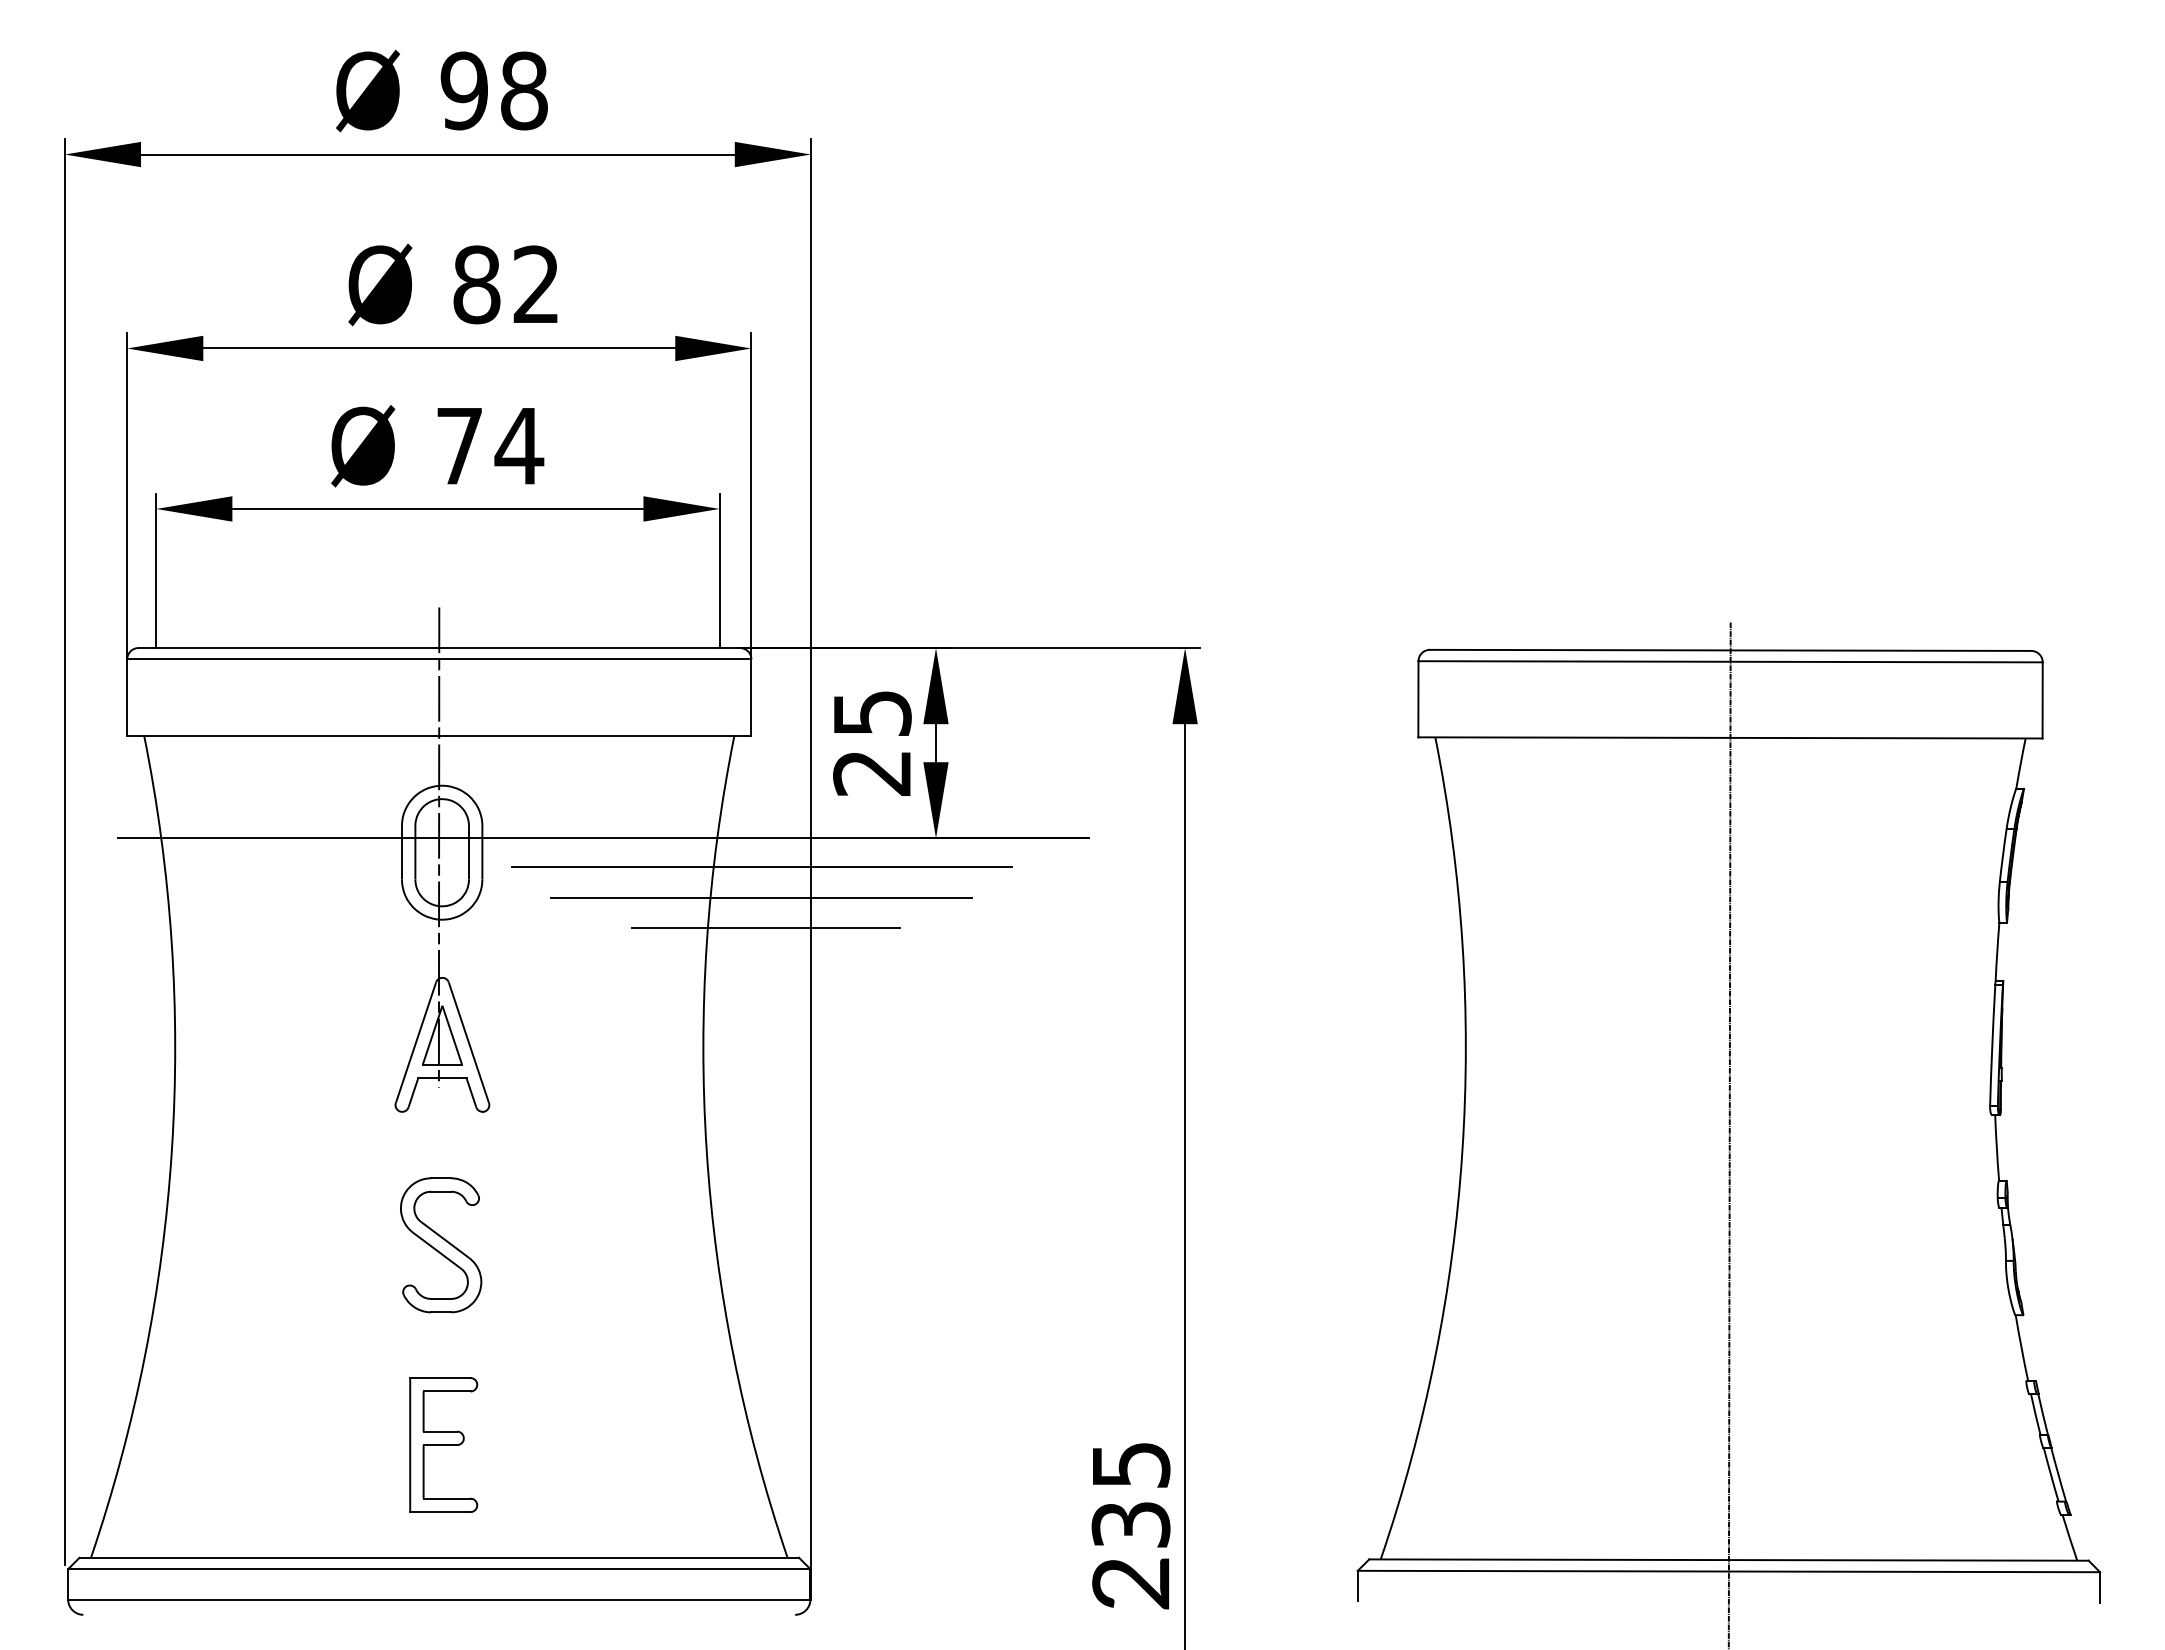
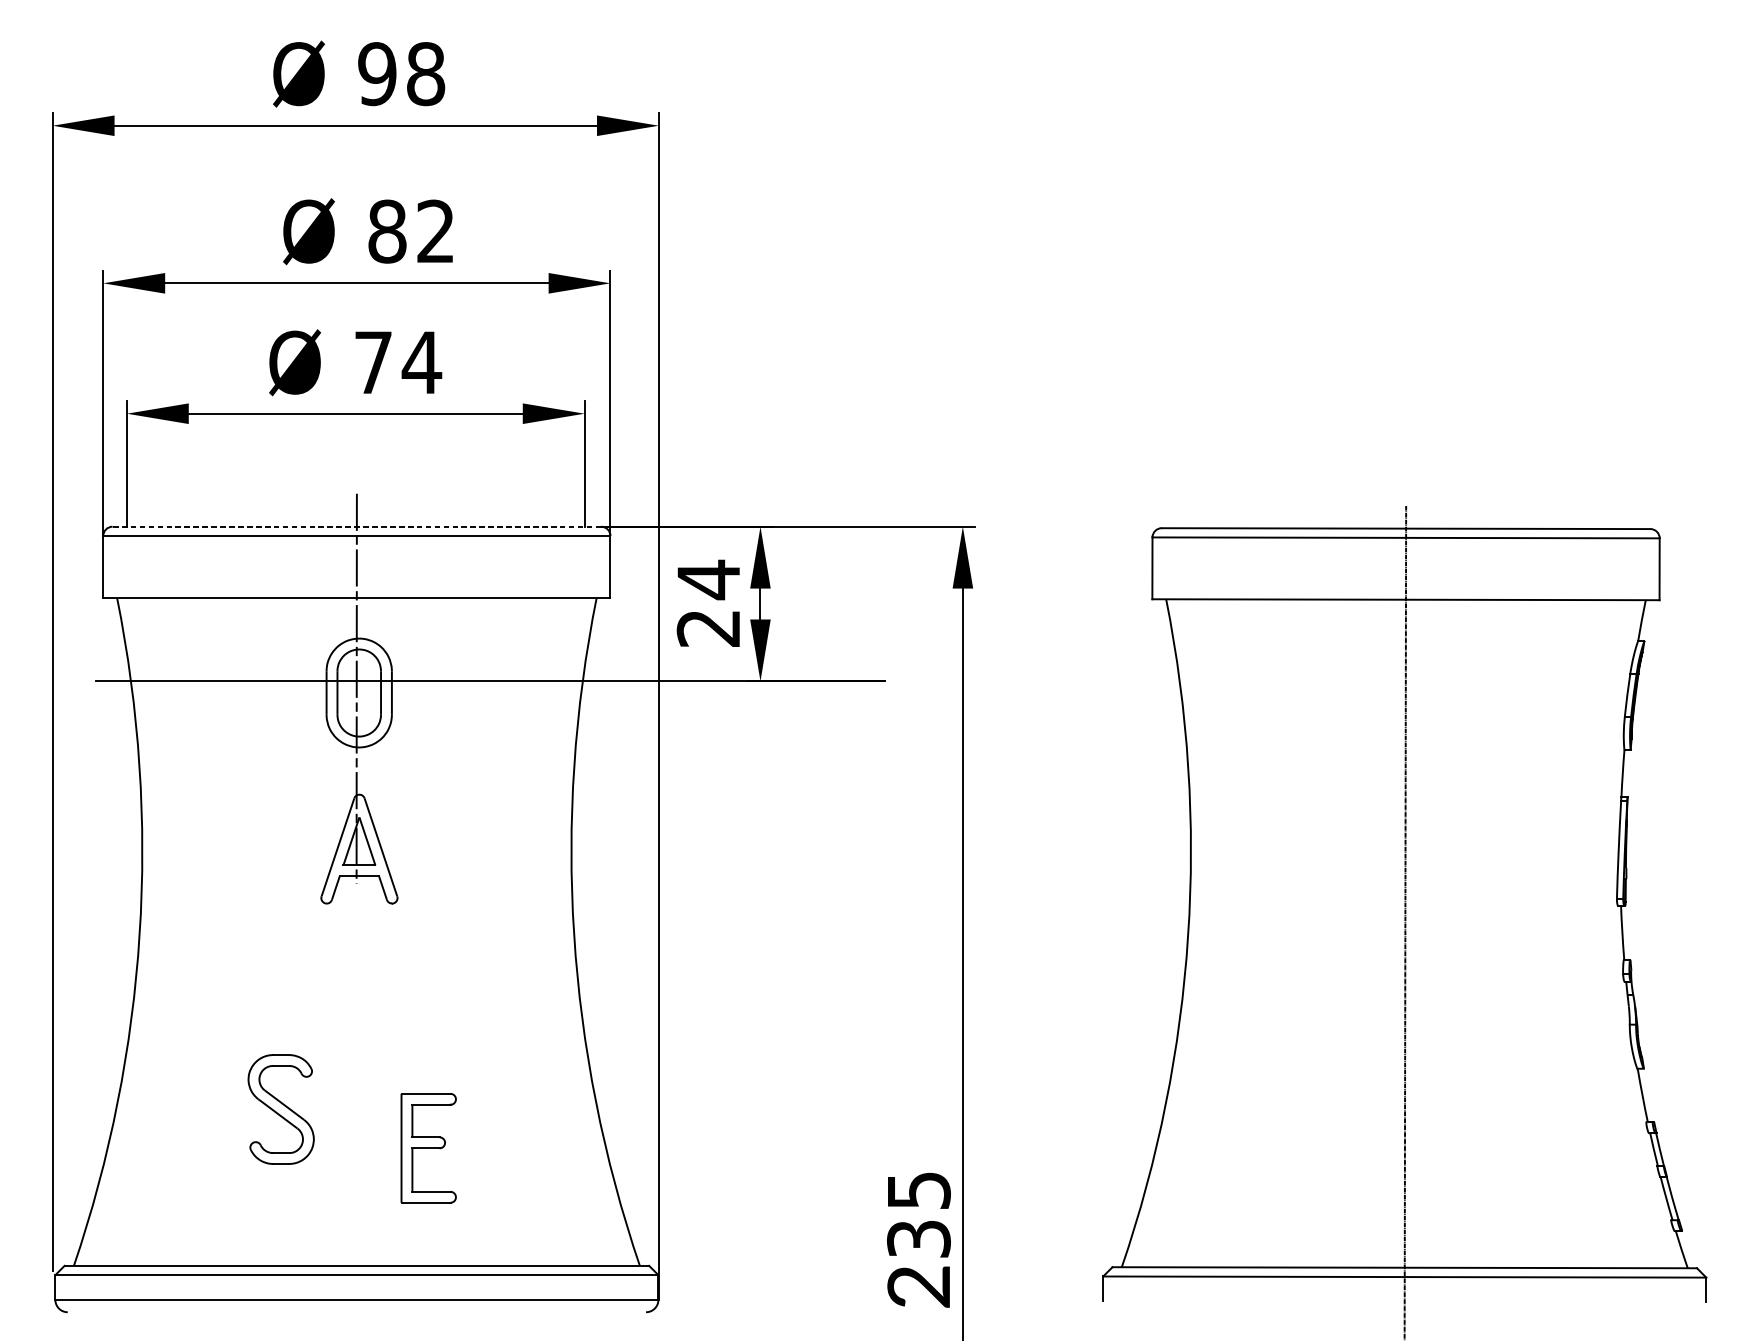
line: (439, 648) -> (357, 527), solid -> dashed
text: (872, 713) -> (708, 579), 25 -> 24
line: (761, 867) -> (618, 705), removed
line: (761, 897) -> (618, 729), removed
line: (766, 928) -> (622, 754), removed
part: (441, 1245) -> (281, 1109), moved
part: (443, 1444) -> (428, 1147), moved

